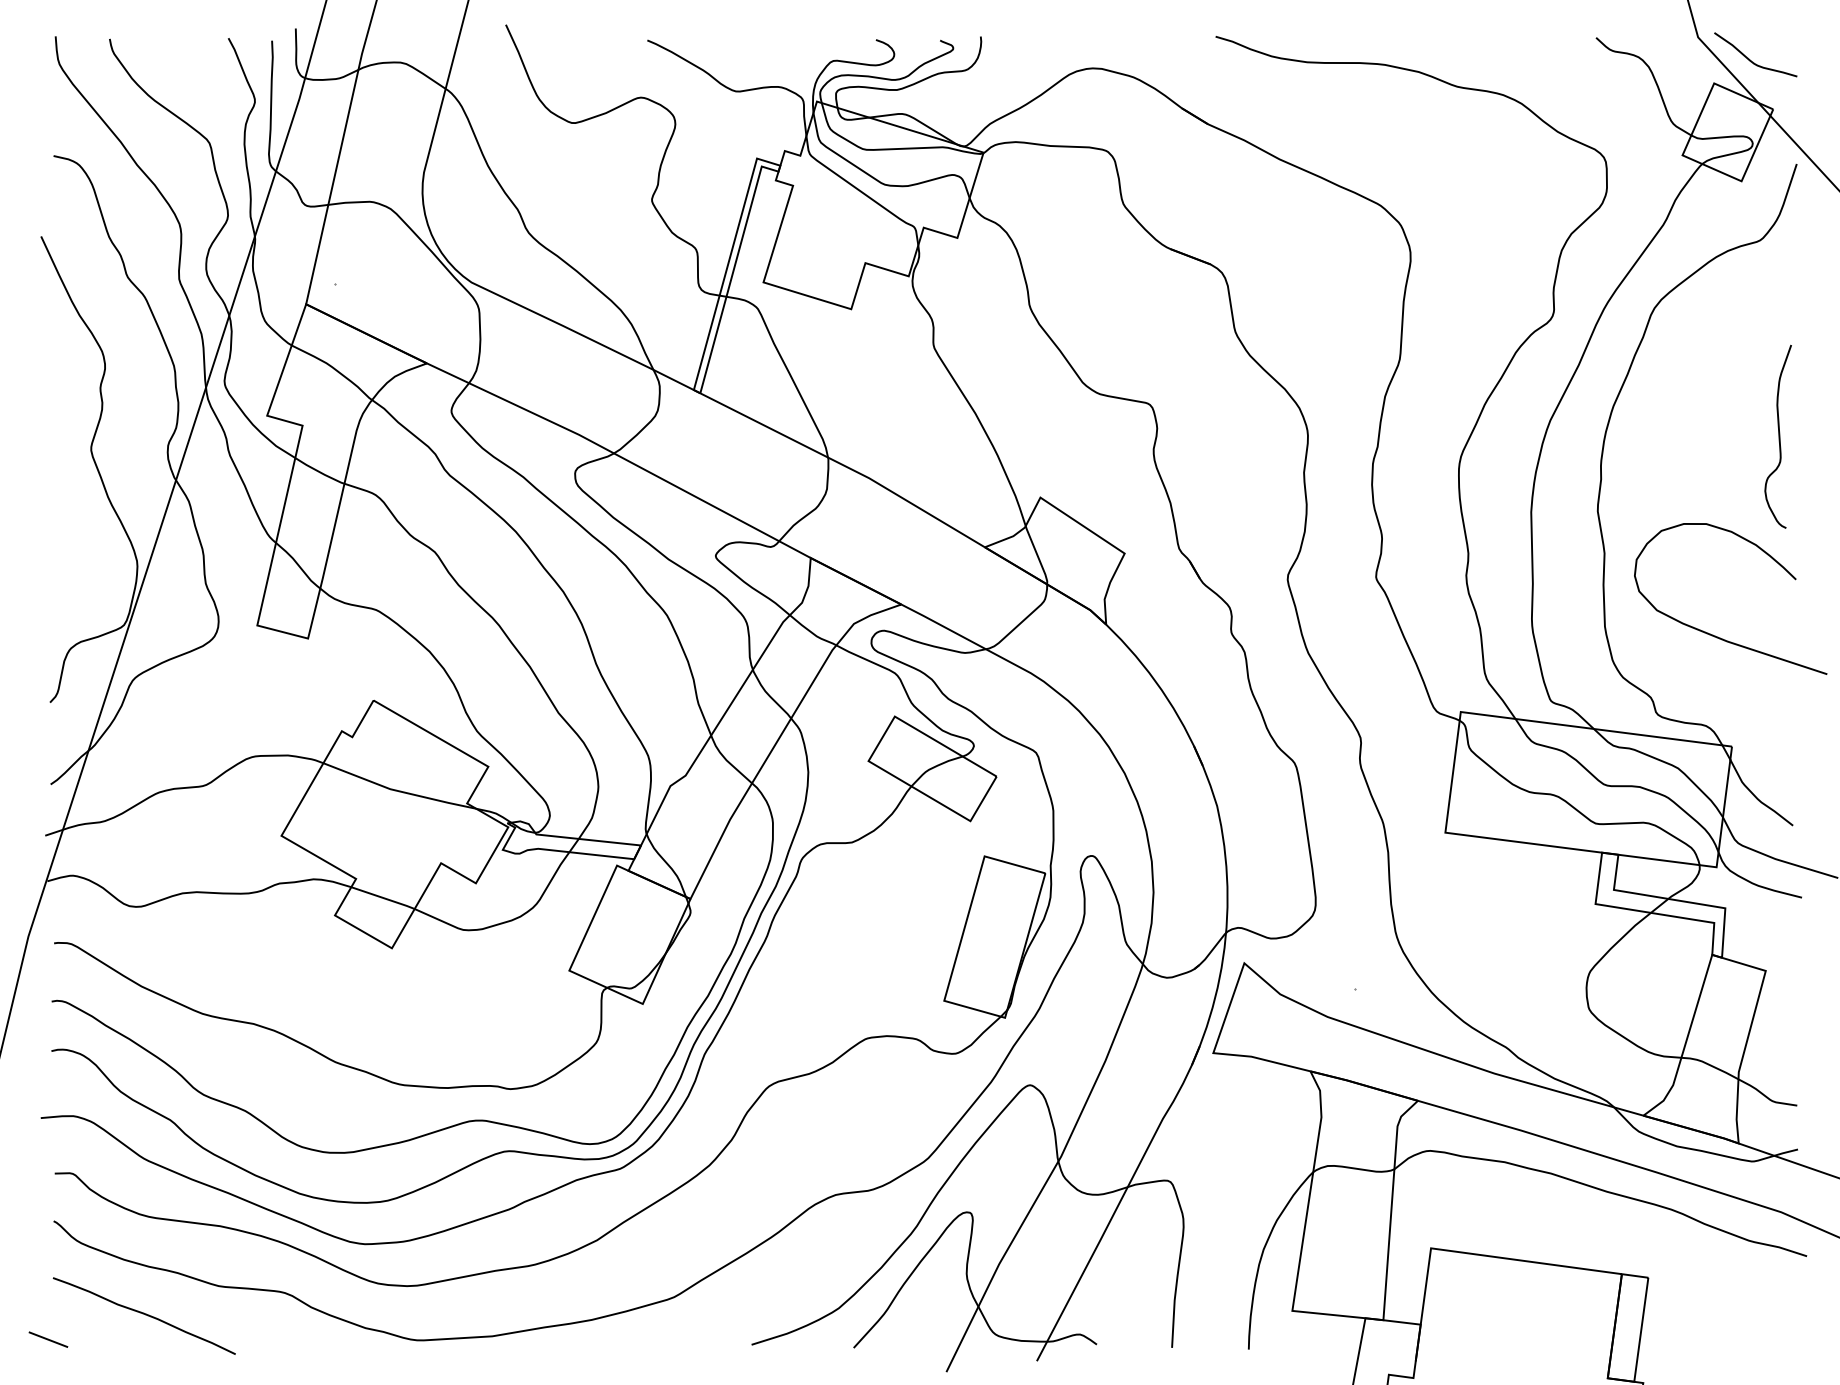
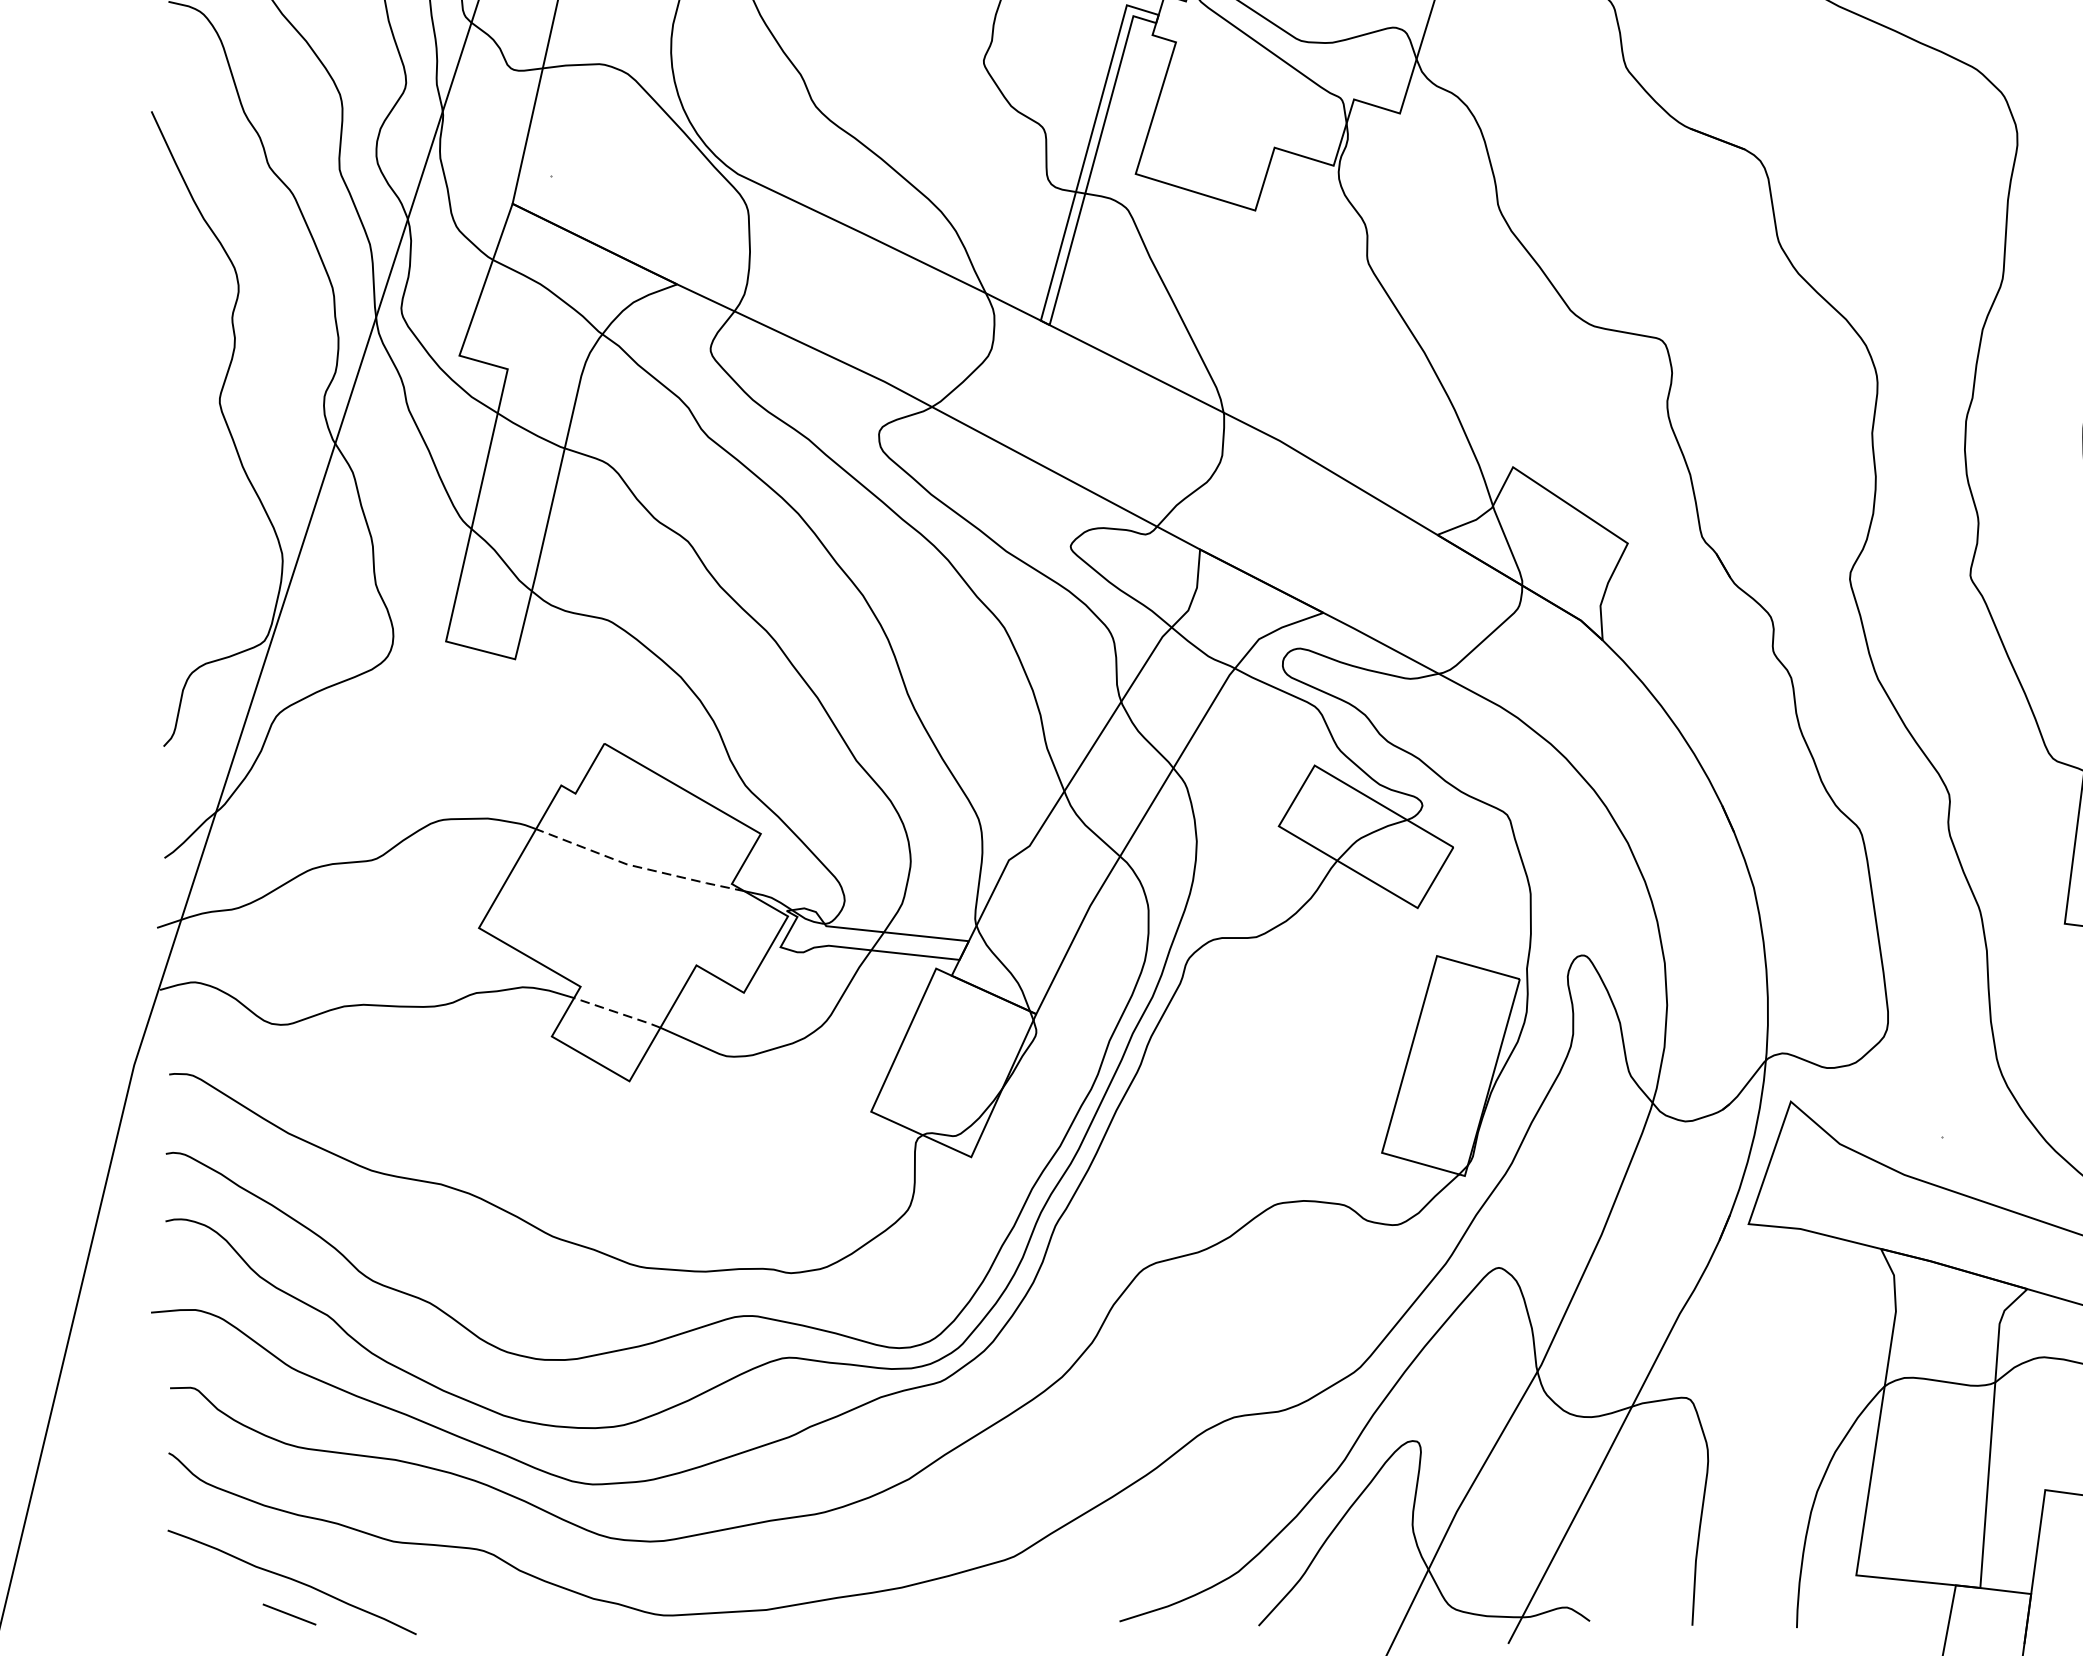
line: (398, 791) -> (638, 867), solid -> dashed
line: (383, 897) -> (617, 1012), solid -> dashed
line: (48, 1339) -> (289, 1614), moved

